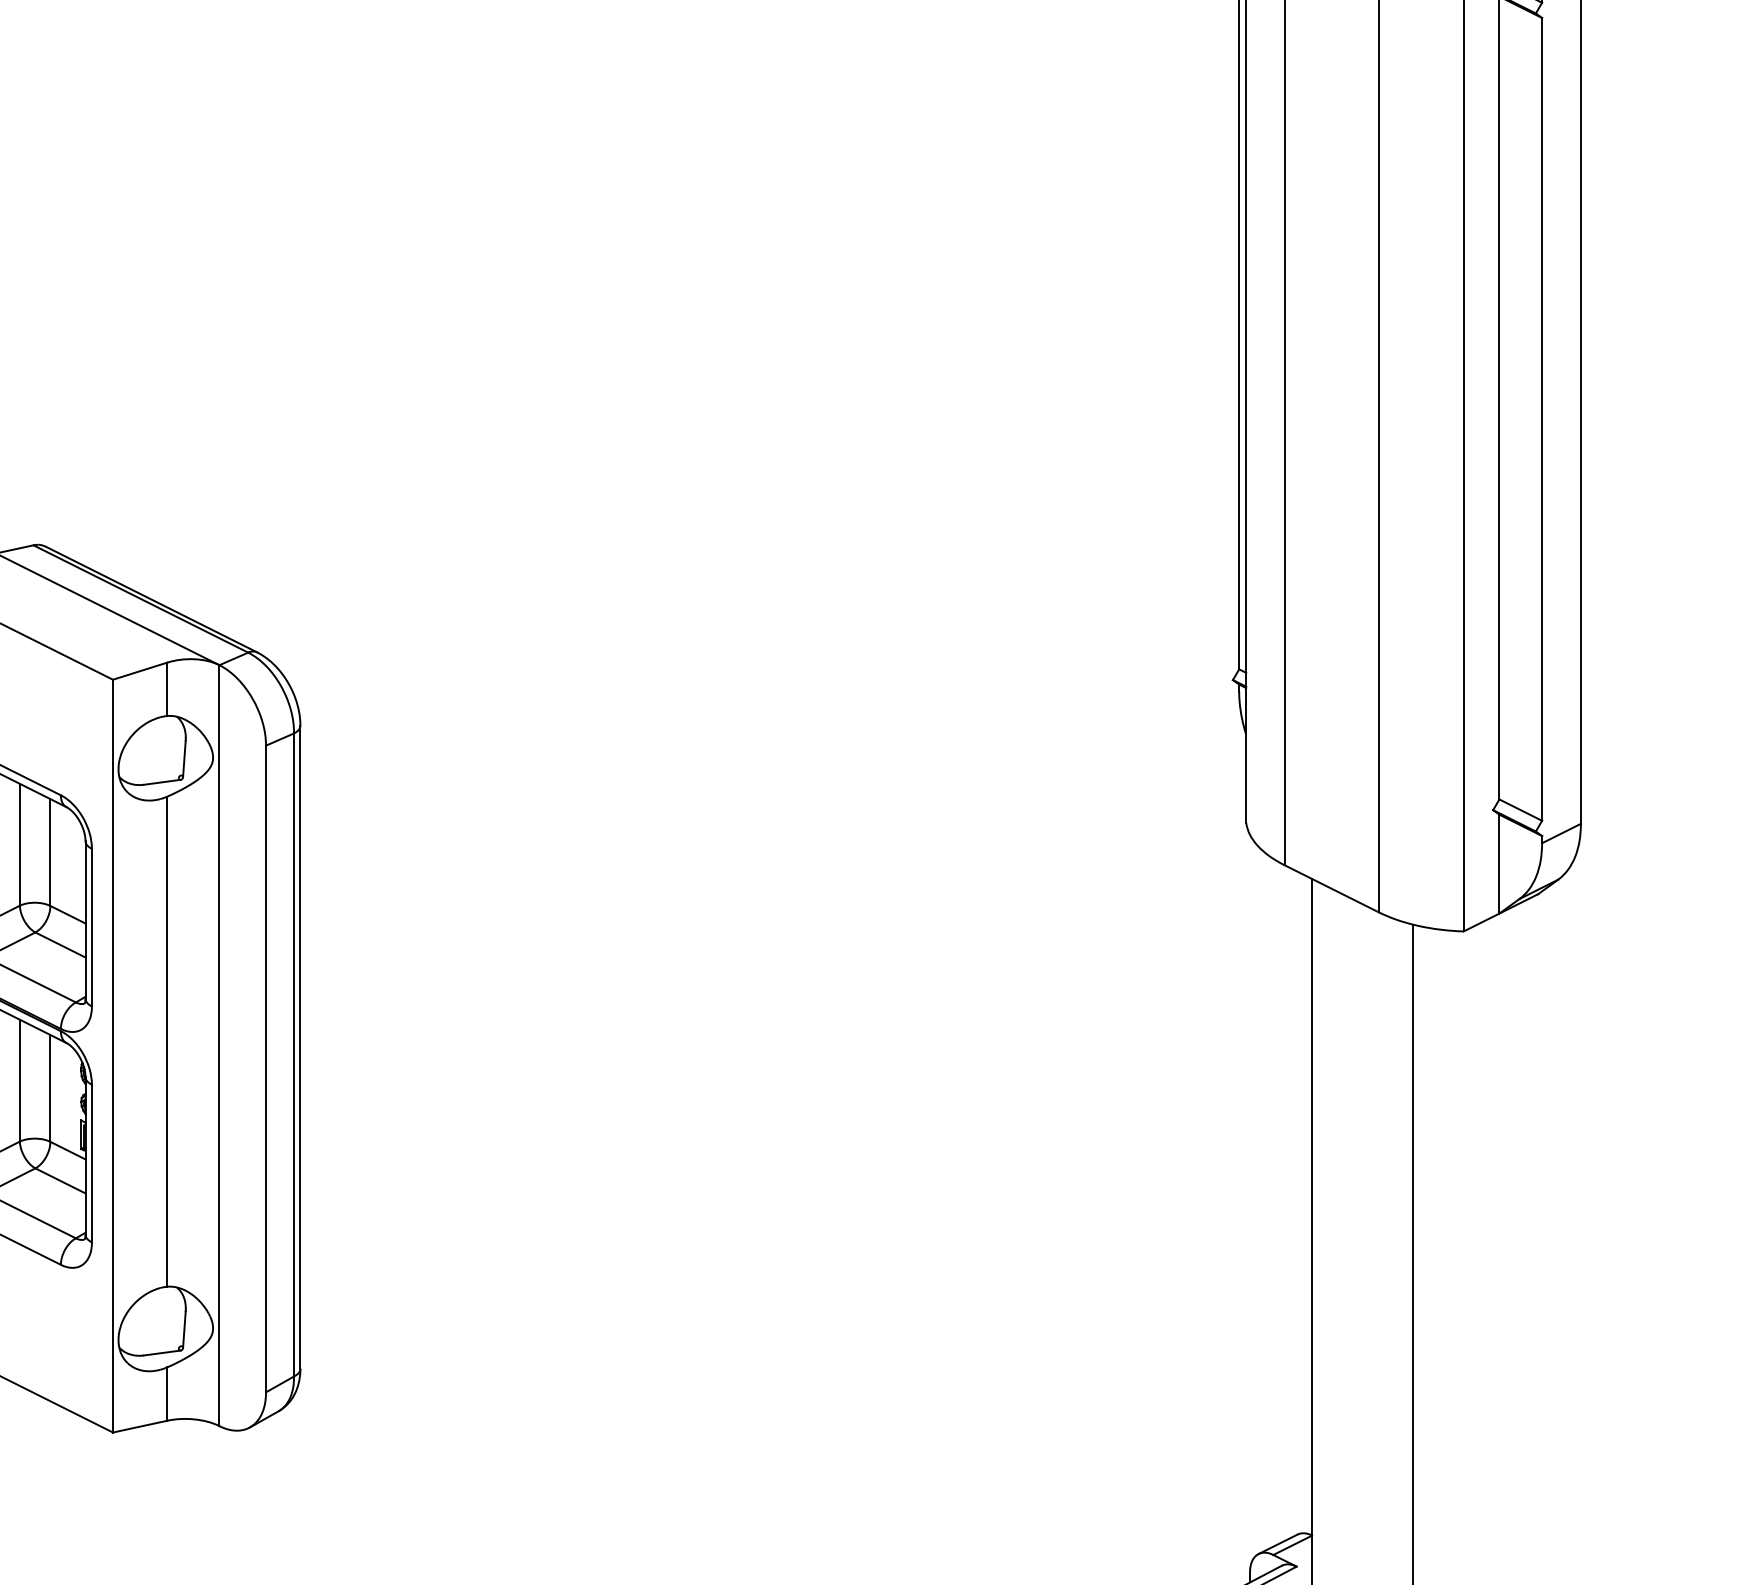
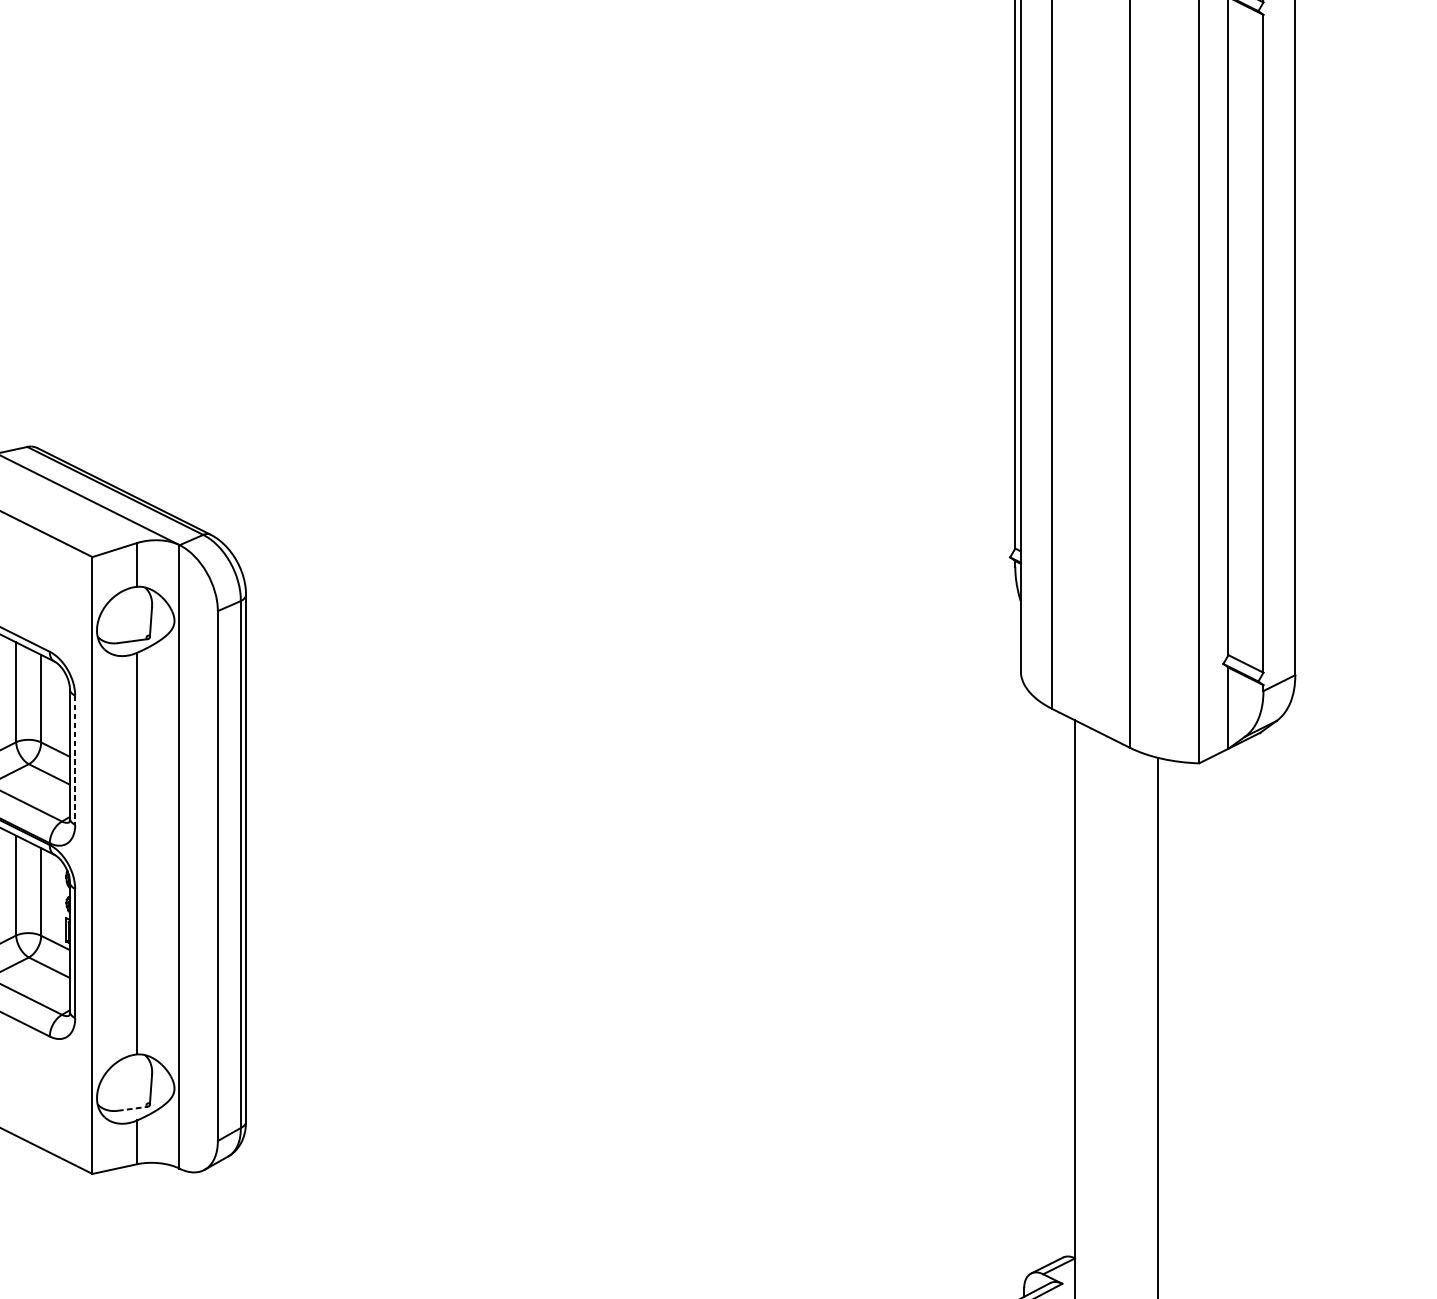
line: (91, 927) -> (74, 760), solid -> dashed
line: (162, 1352) -> (133, 1108), solid -> dashed

